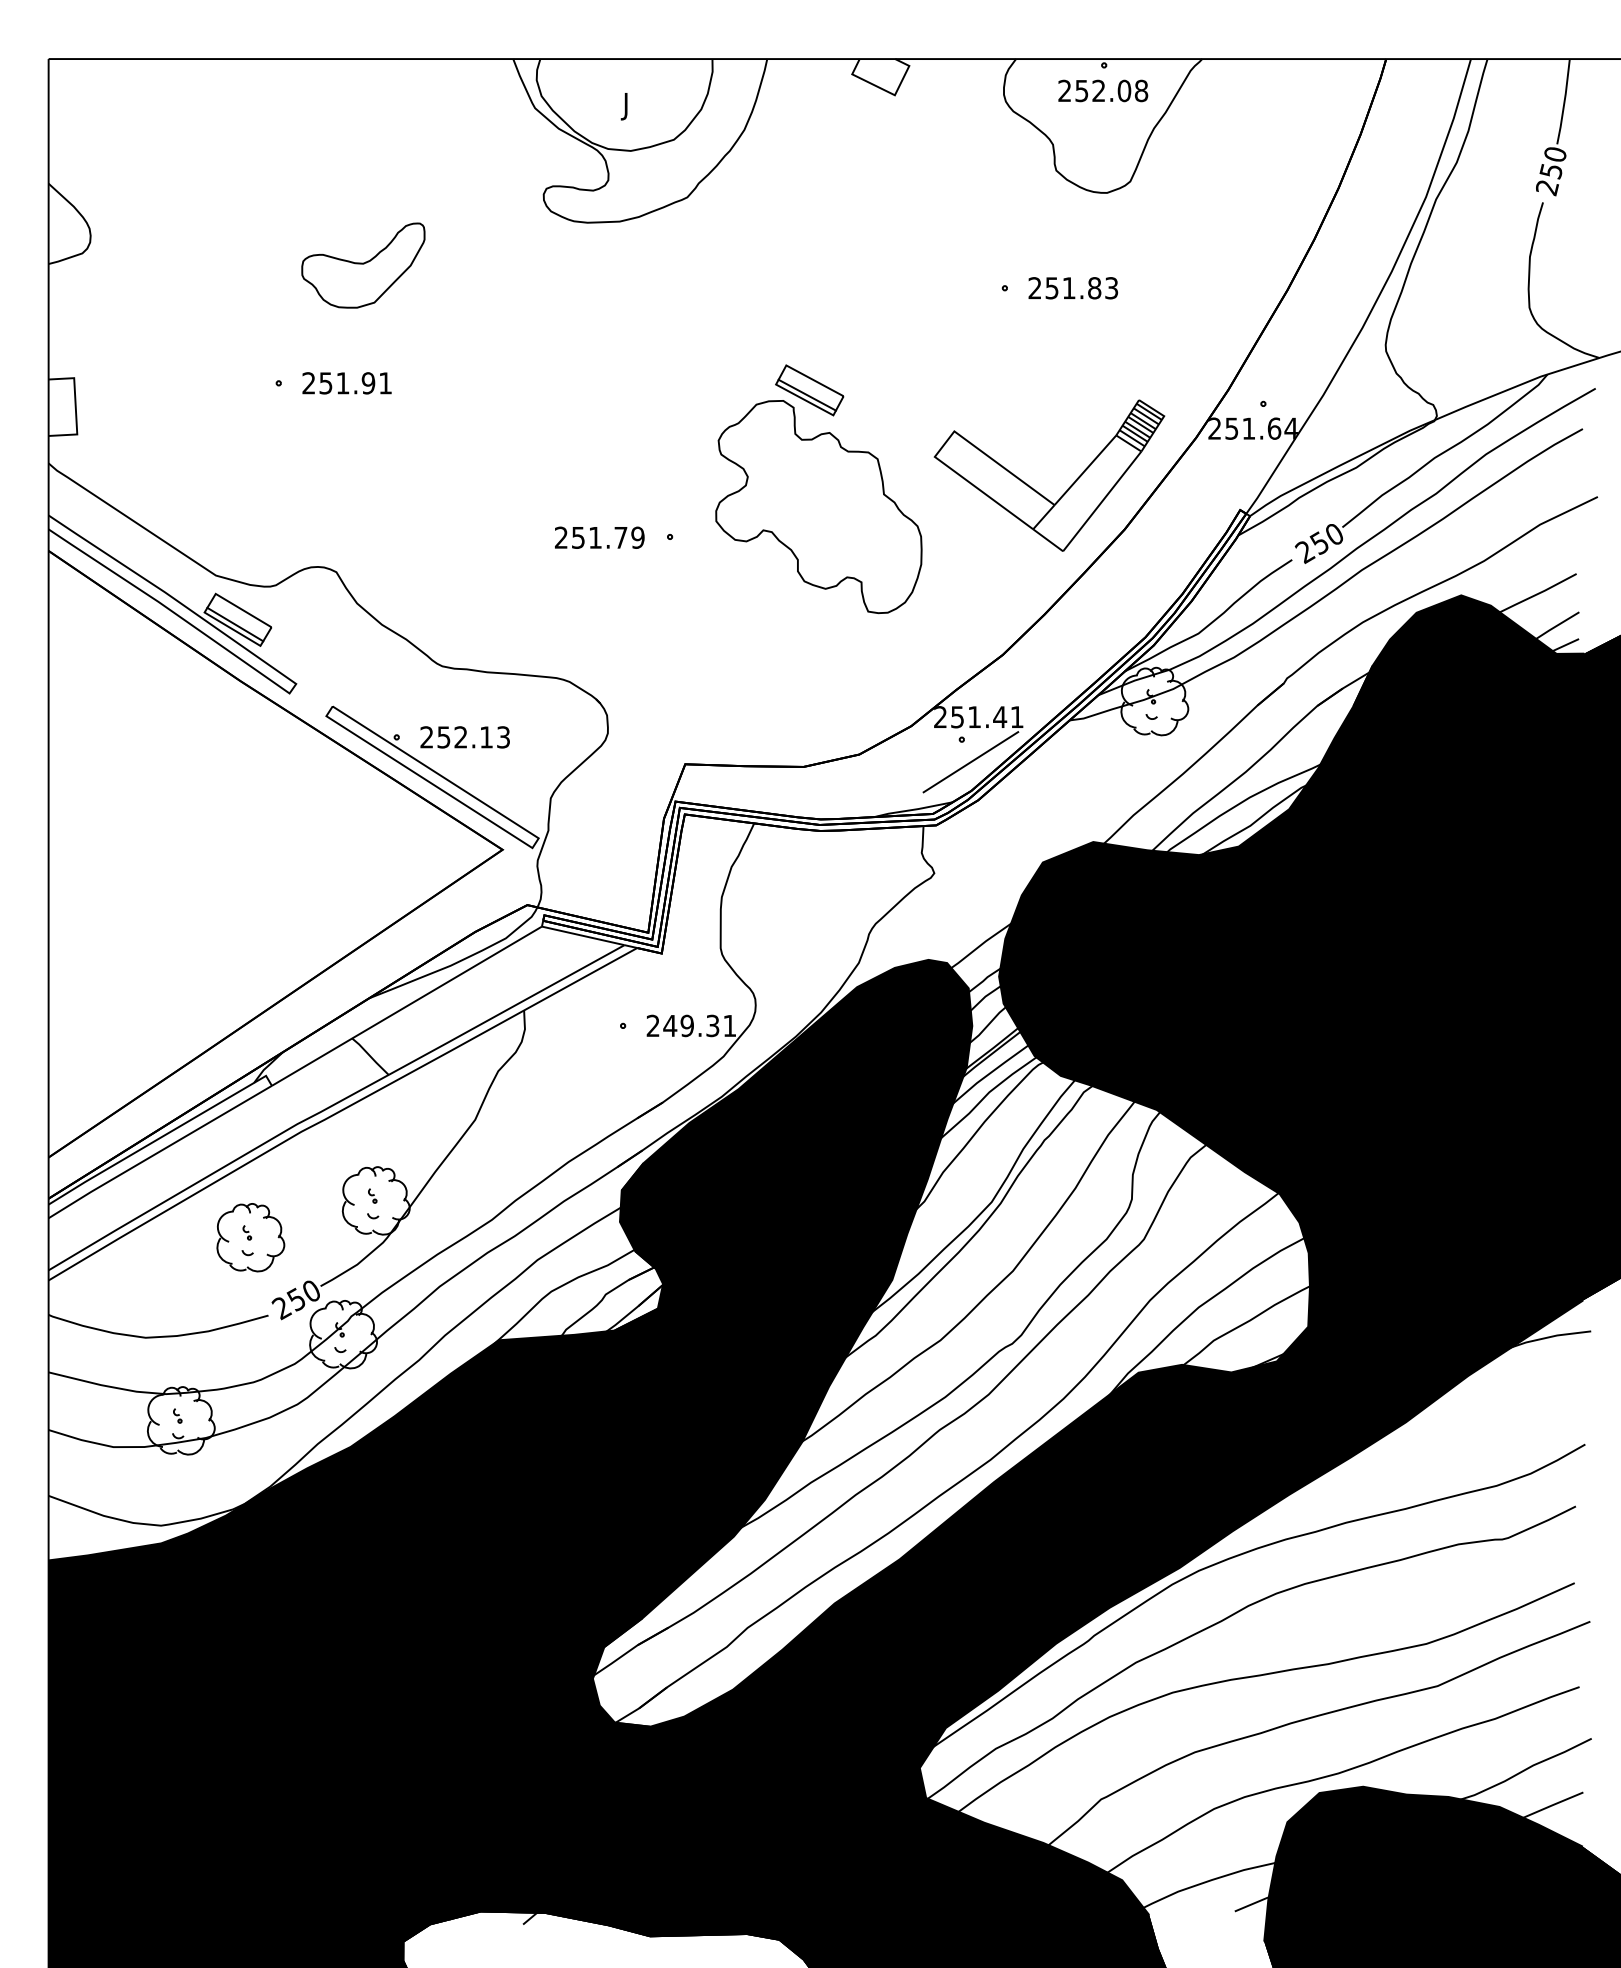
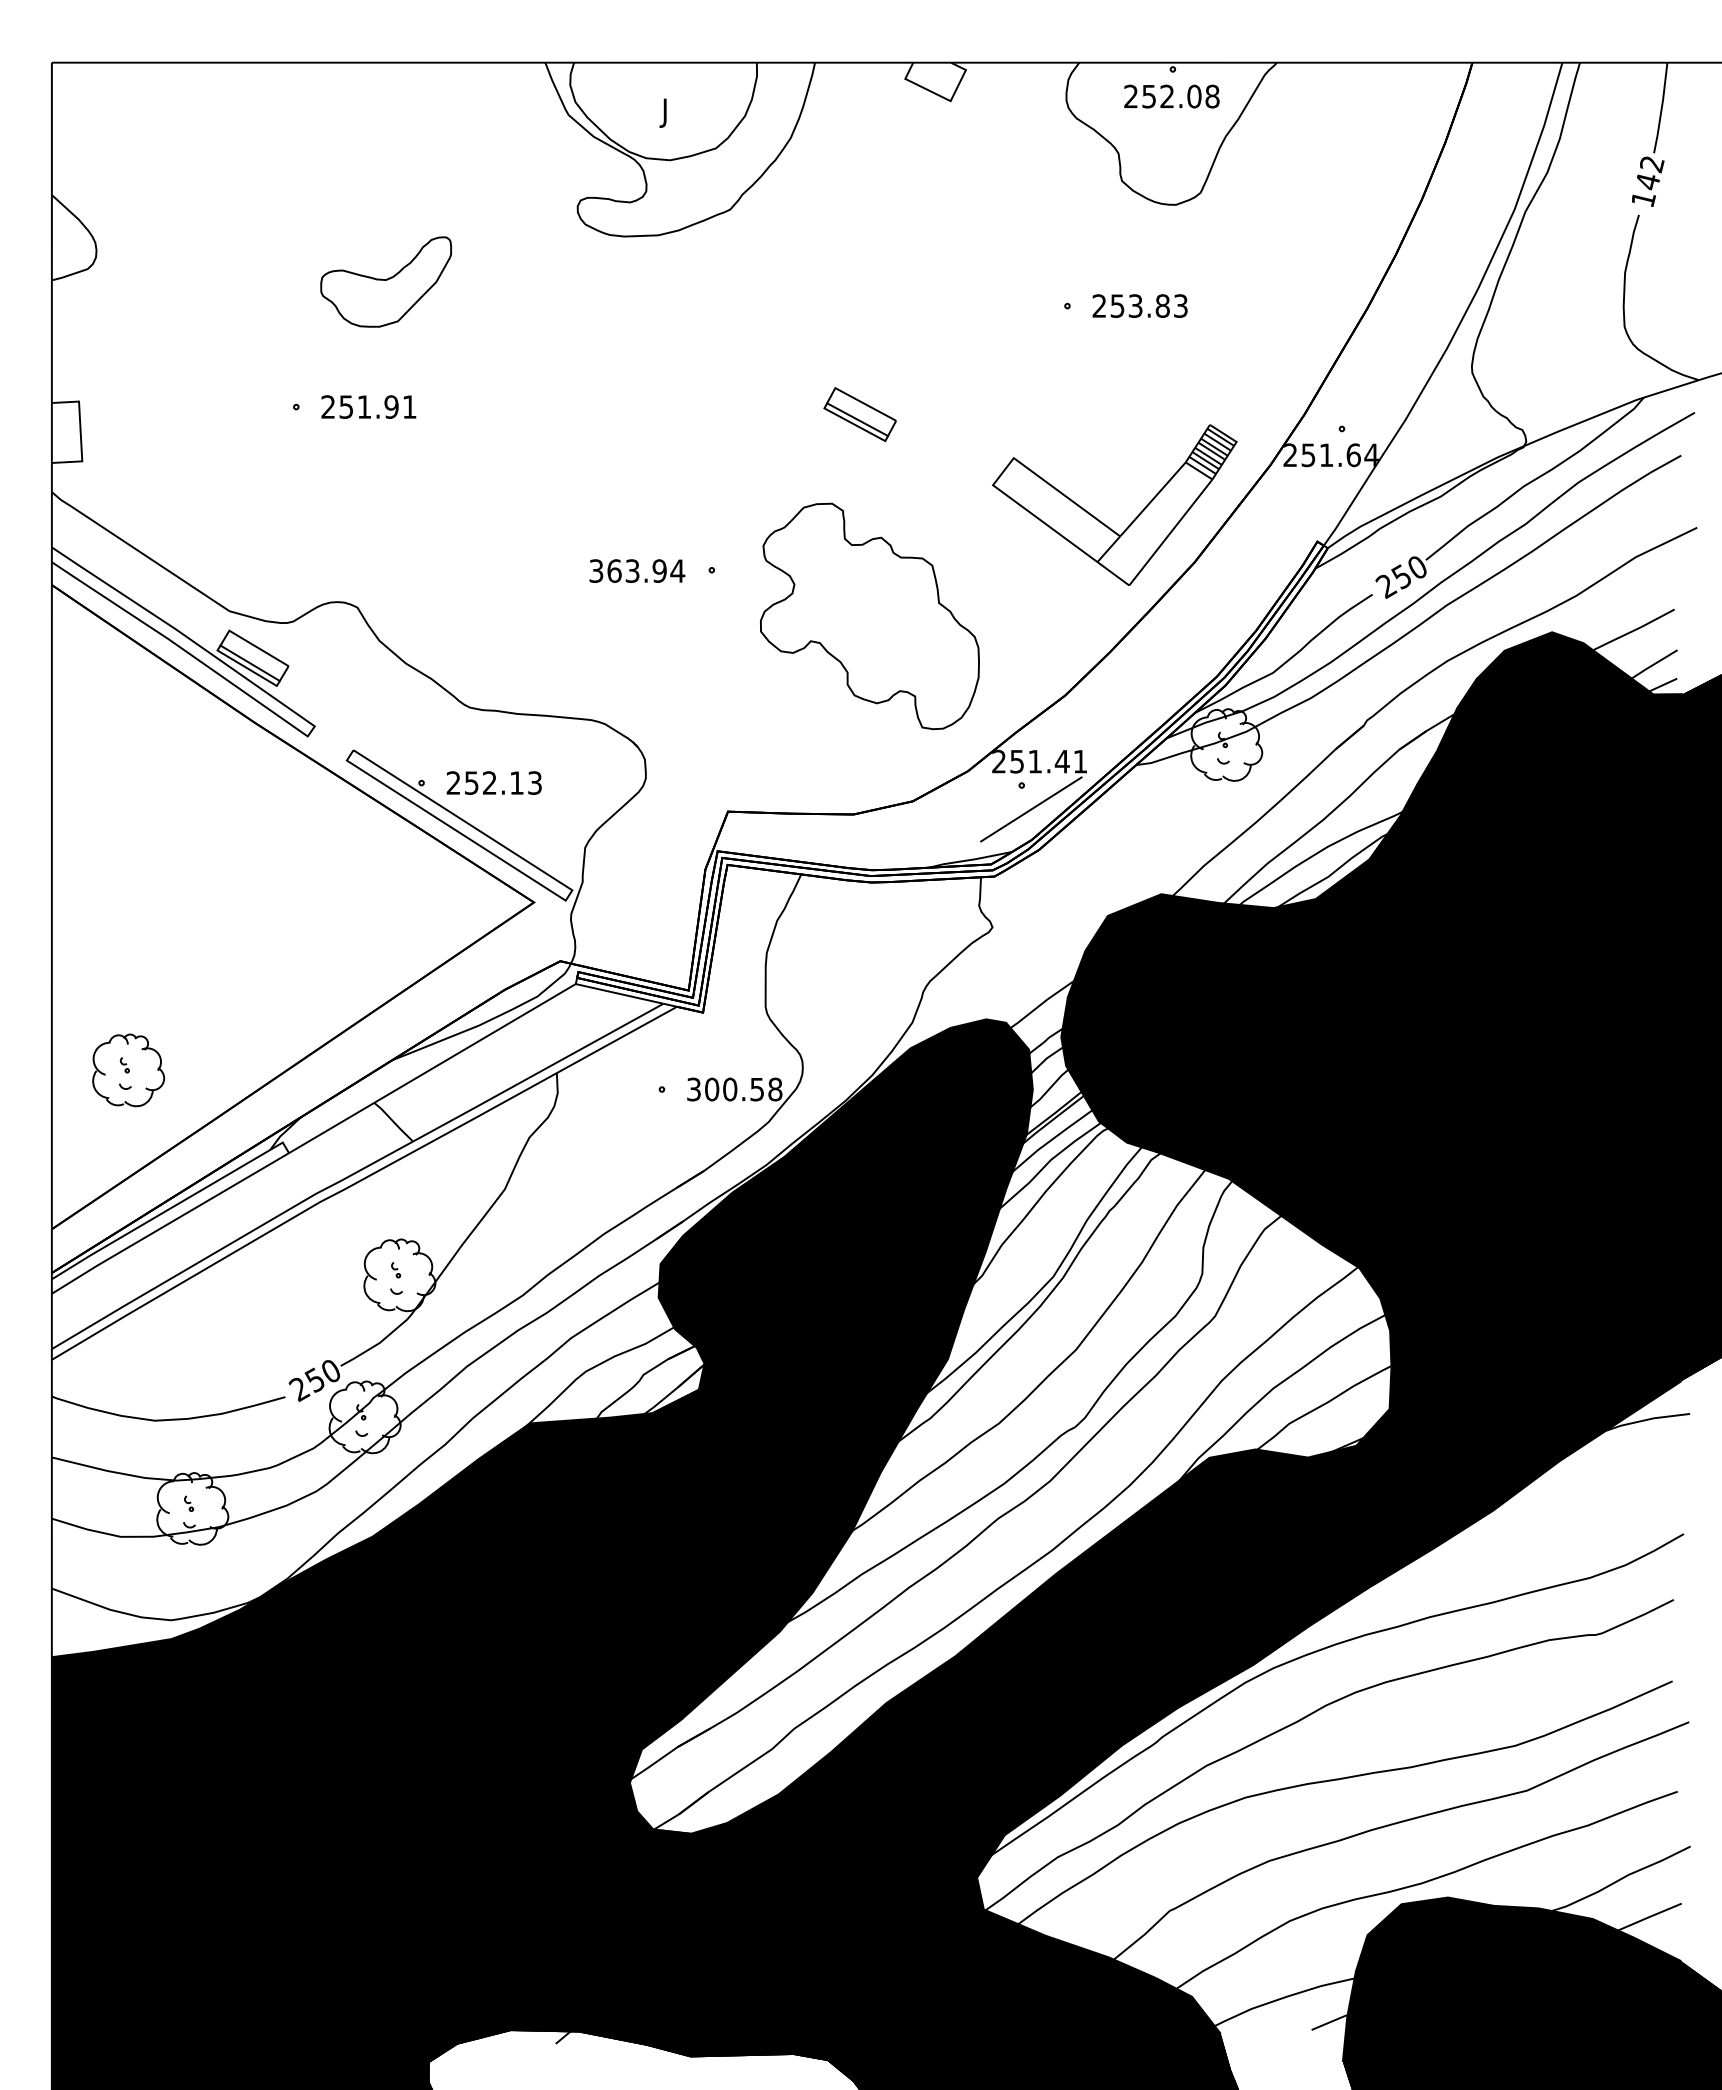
text: (1551, 171) -> (1647, 182), 250 -> 142
text: (1068, 287) -> (1135, 305), 251.83 -> 253.83
part: (818, 507) -> (869, 616), moved
text: (600, 537) -> (637, 570), 251.79 -> 363.94
text: (691, 1025) -> (734, 1089), 249.31 -> 300.58
part: (250, 1237) -> (128, 1070), moved

